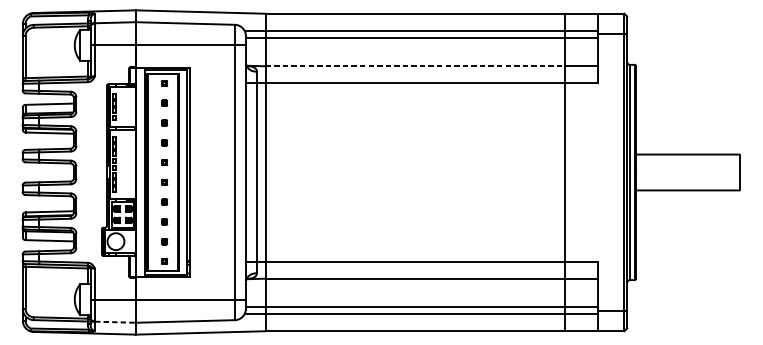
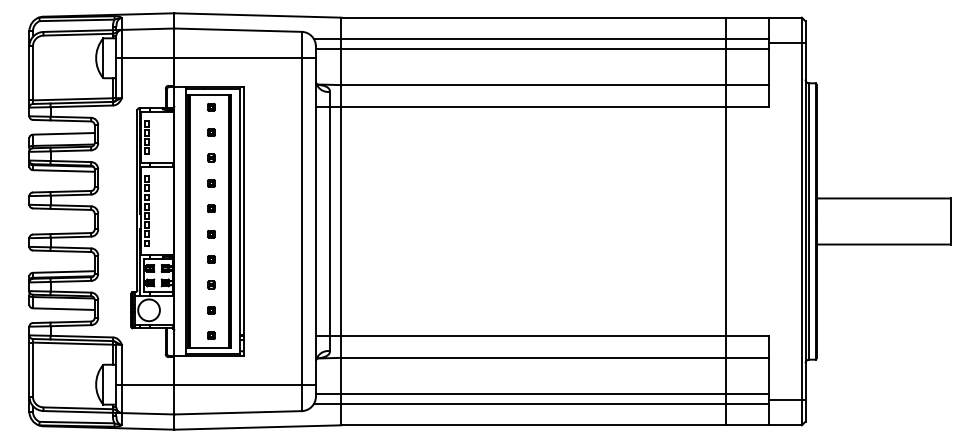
line: (416, 66) -> (534, 85), dashed -> solid
line: (115, 322) -> (148, 413), dashed -> solid

